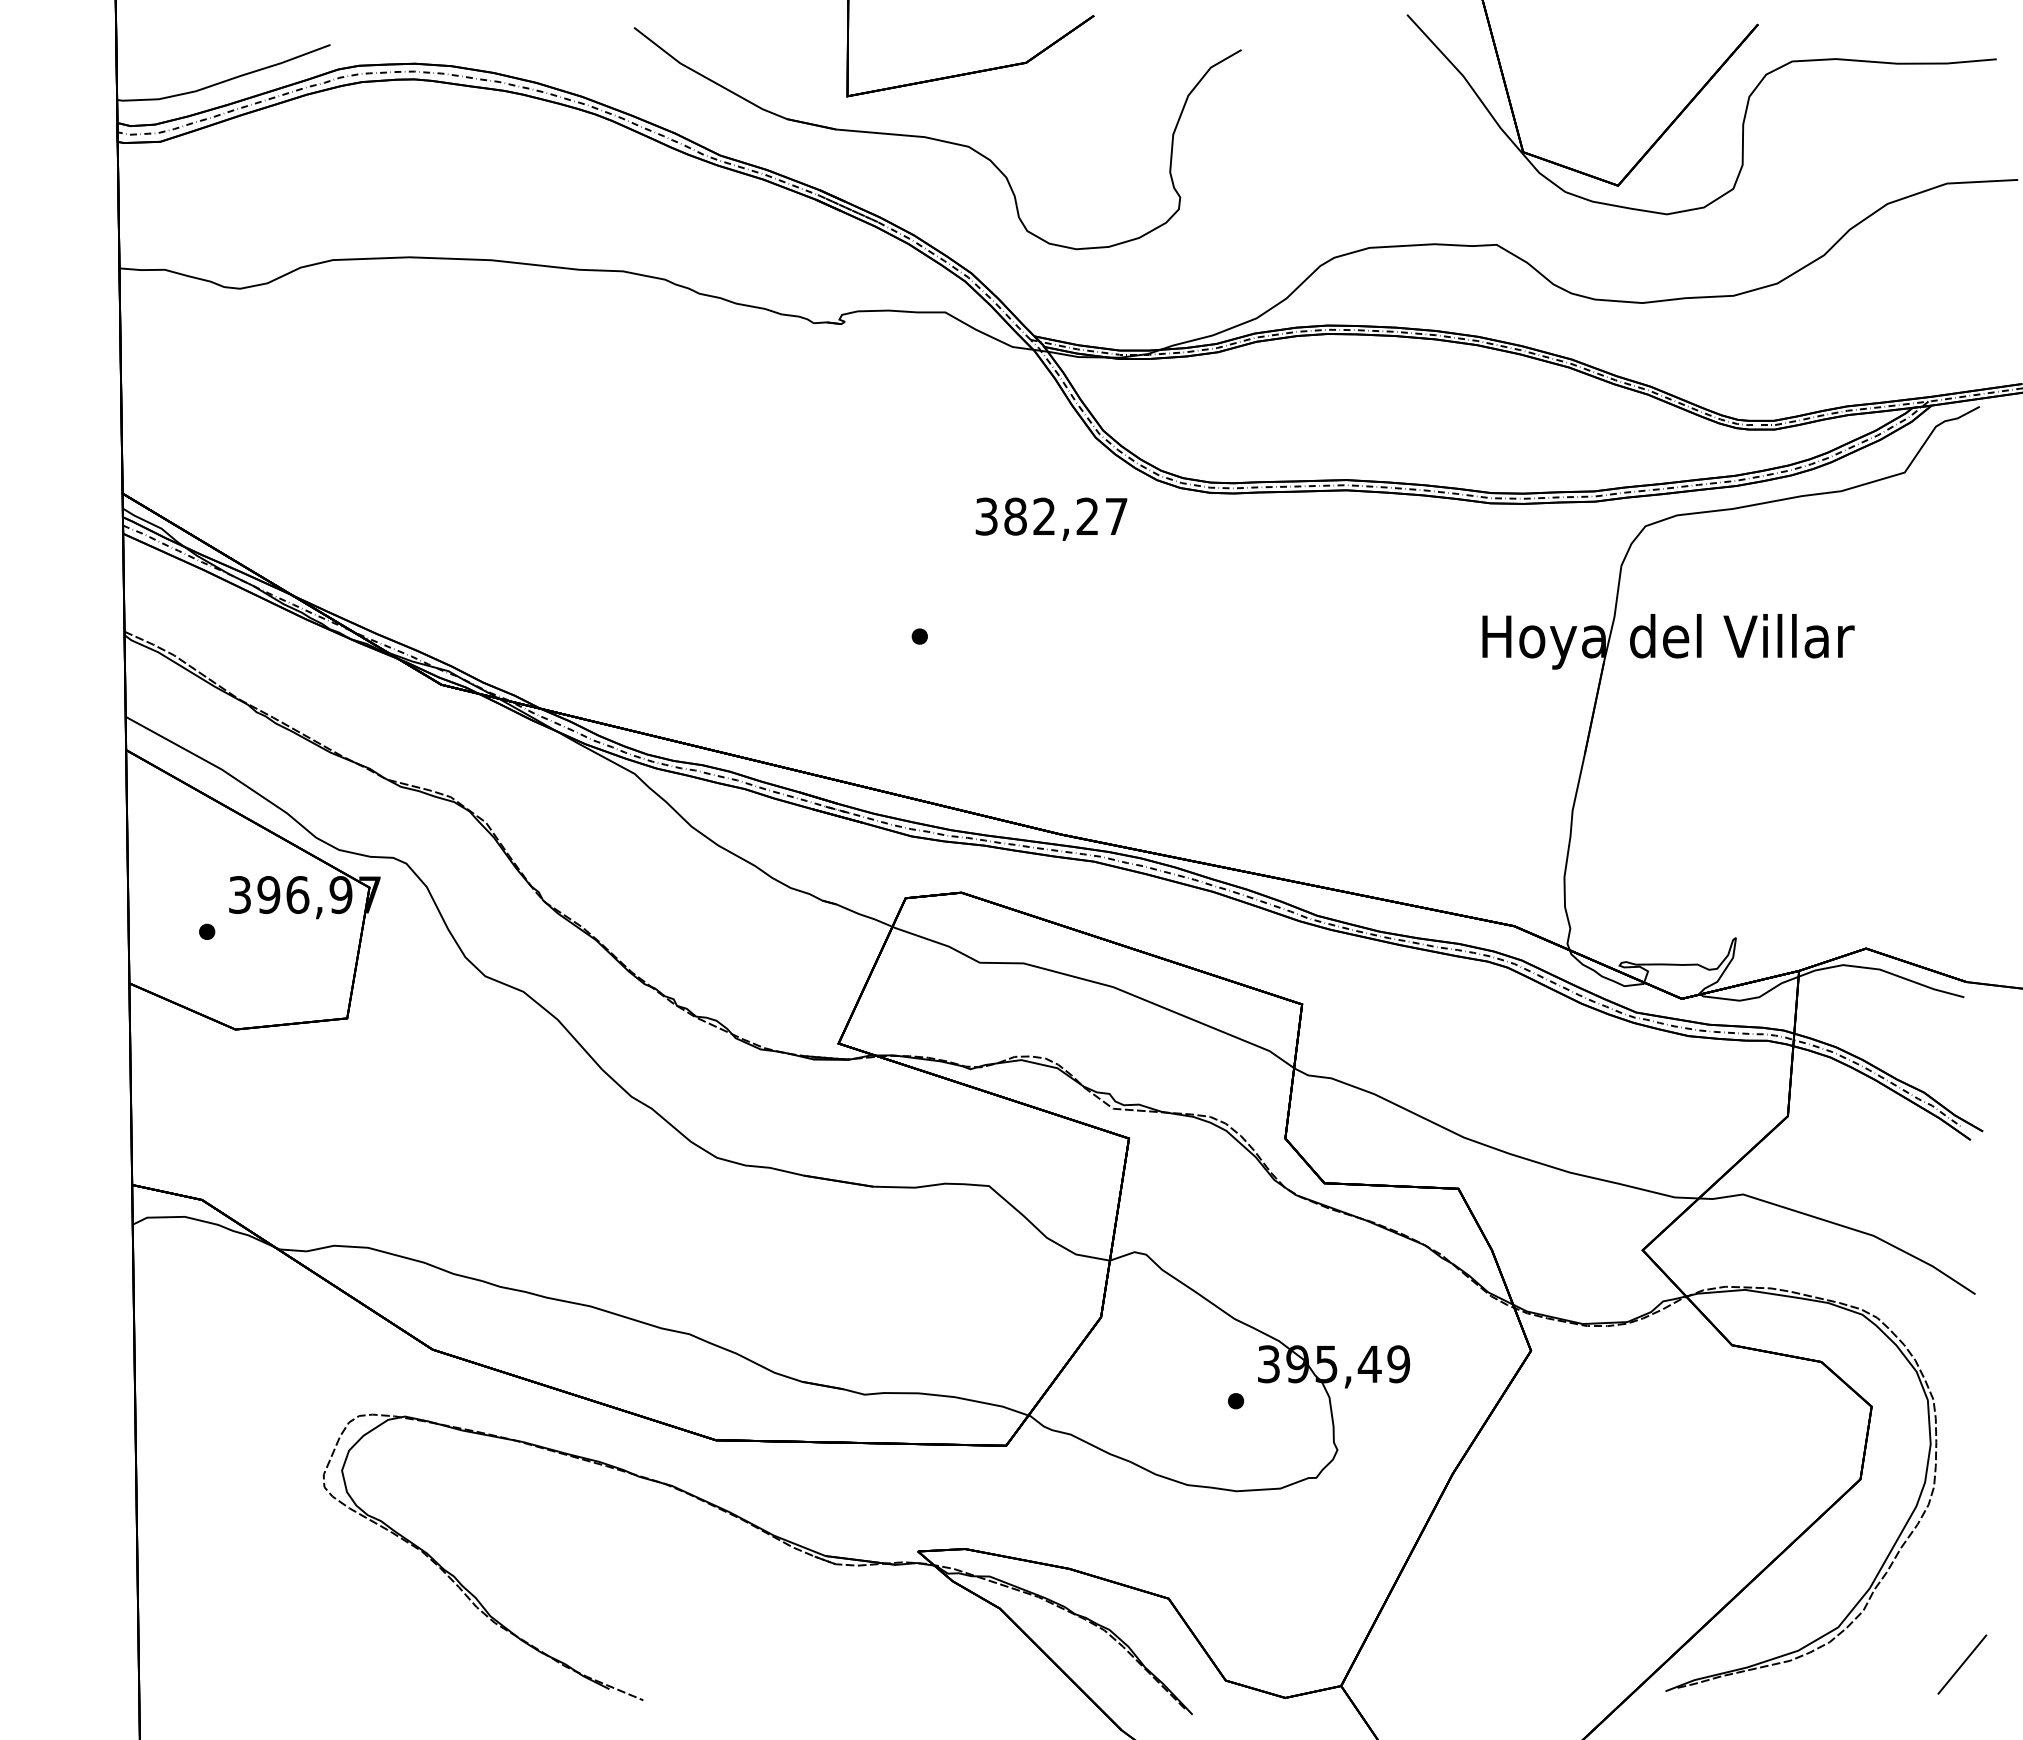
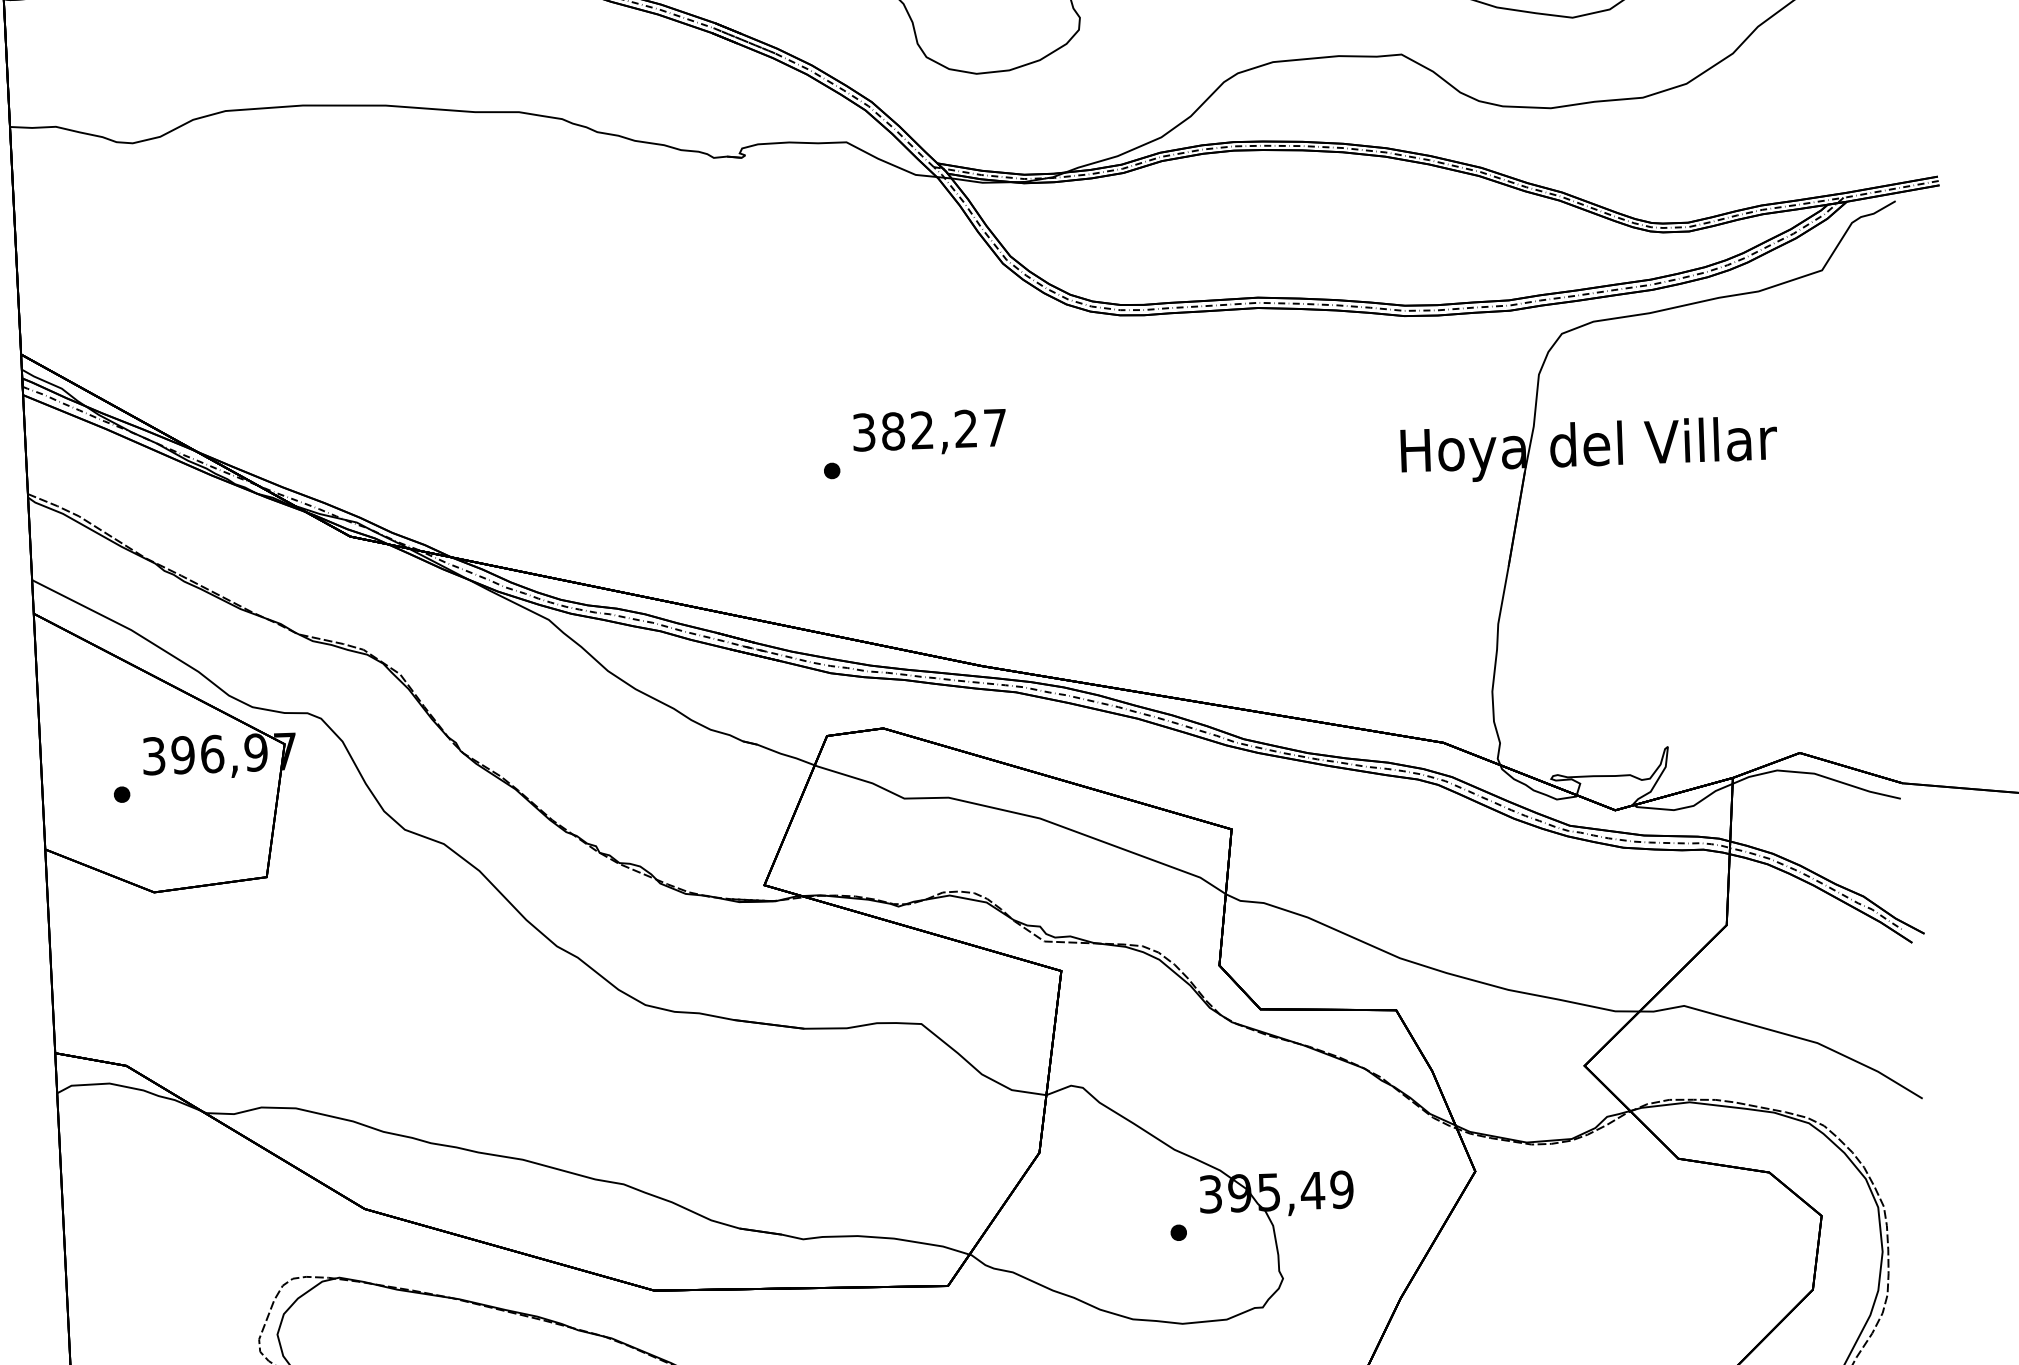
text: (1051, 518) -> (929, 432), moved

